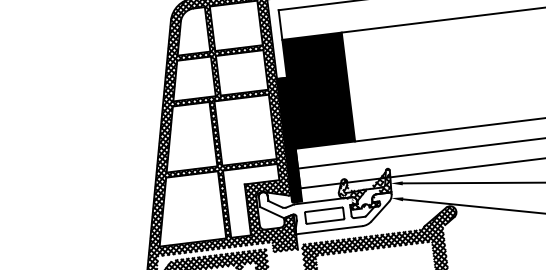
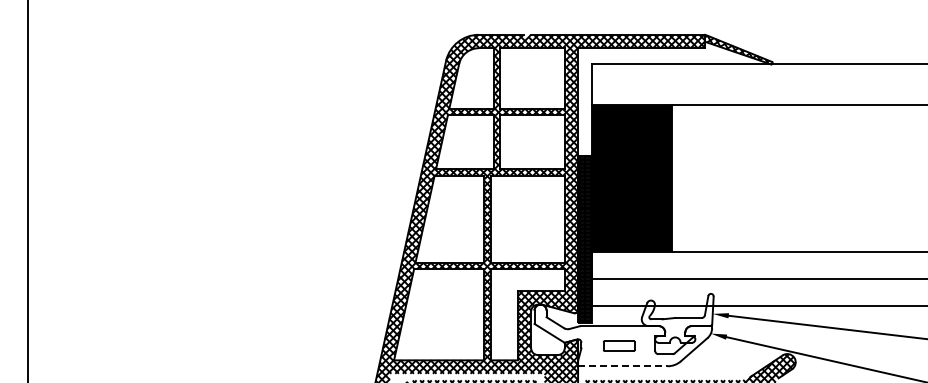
hatch: (365, 189) -> (677, 317), removed
part: (324, 215) -> (618, 345), size x0.6
line: (328, 230) -> (622, 366), solid -> dashed

